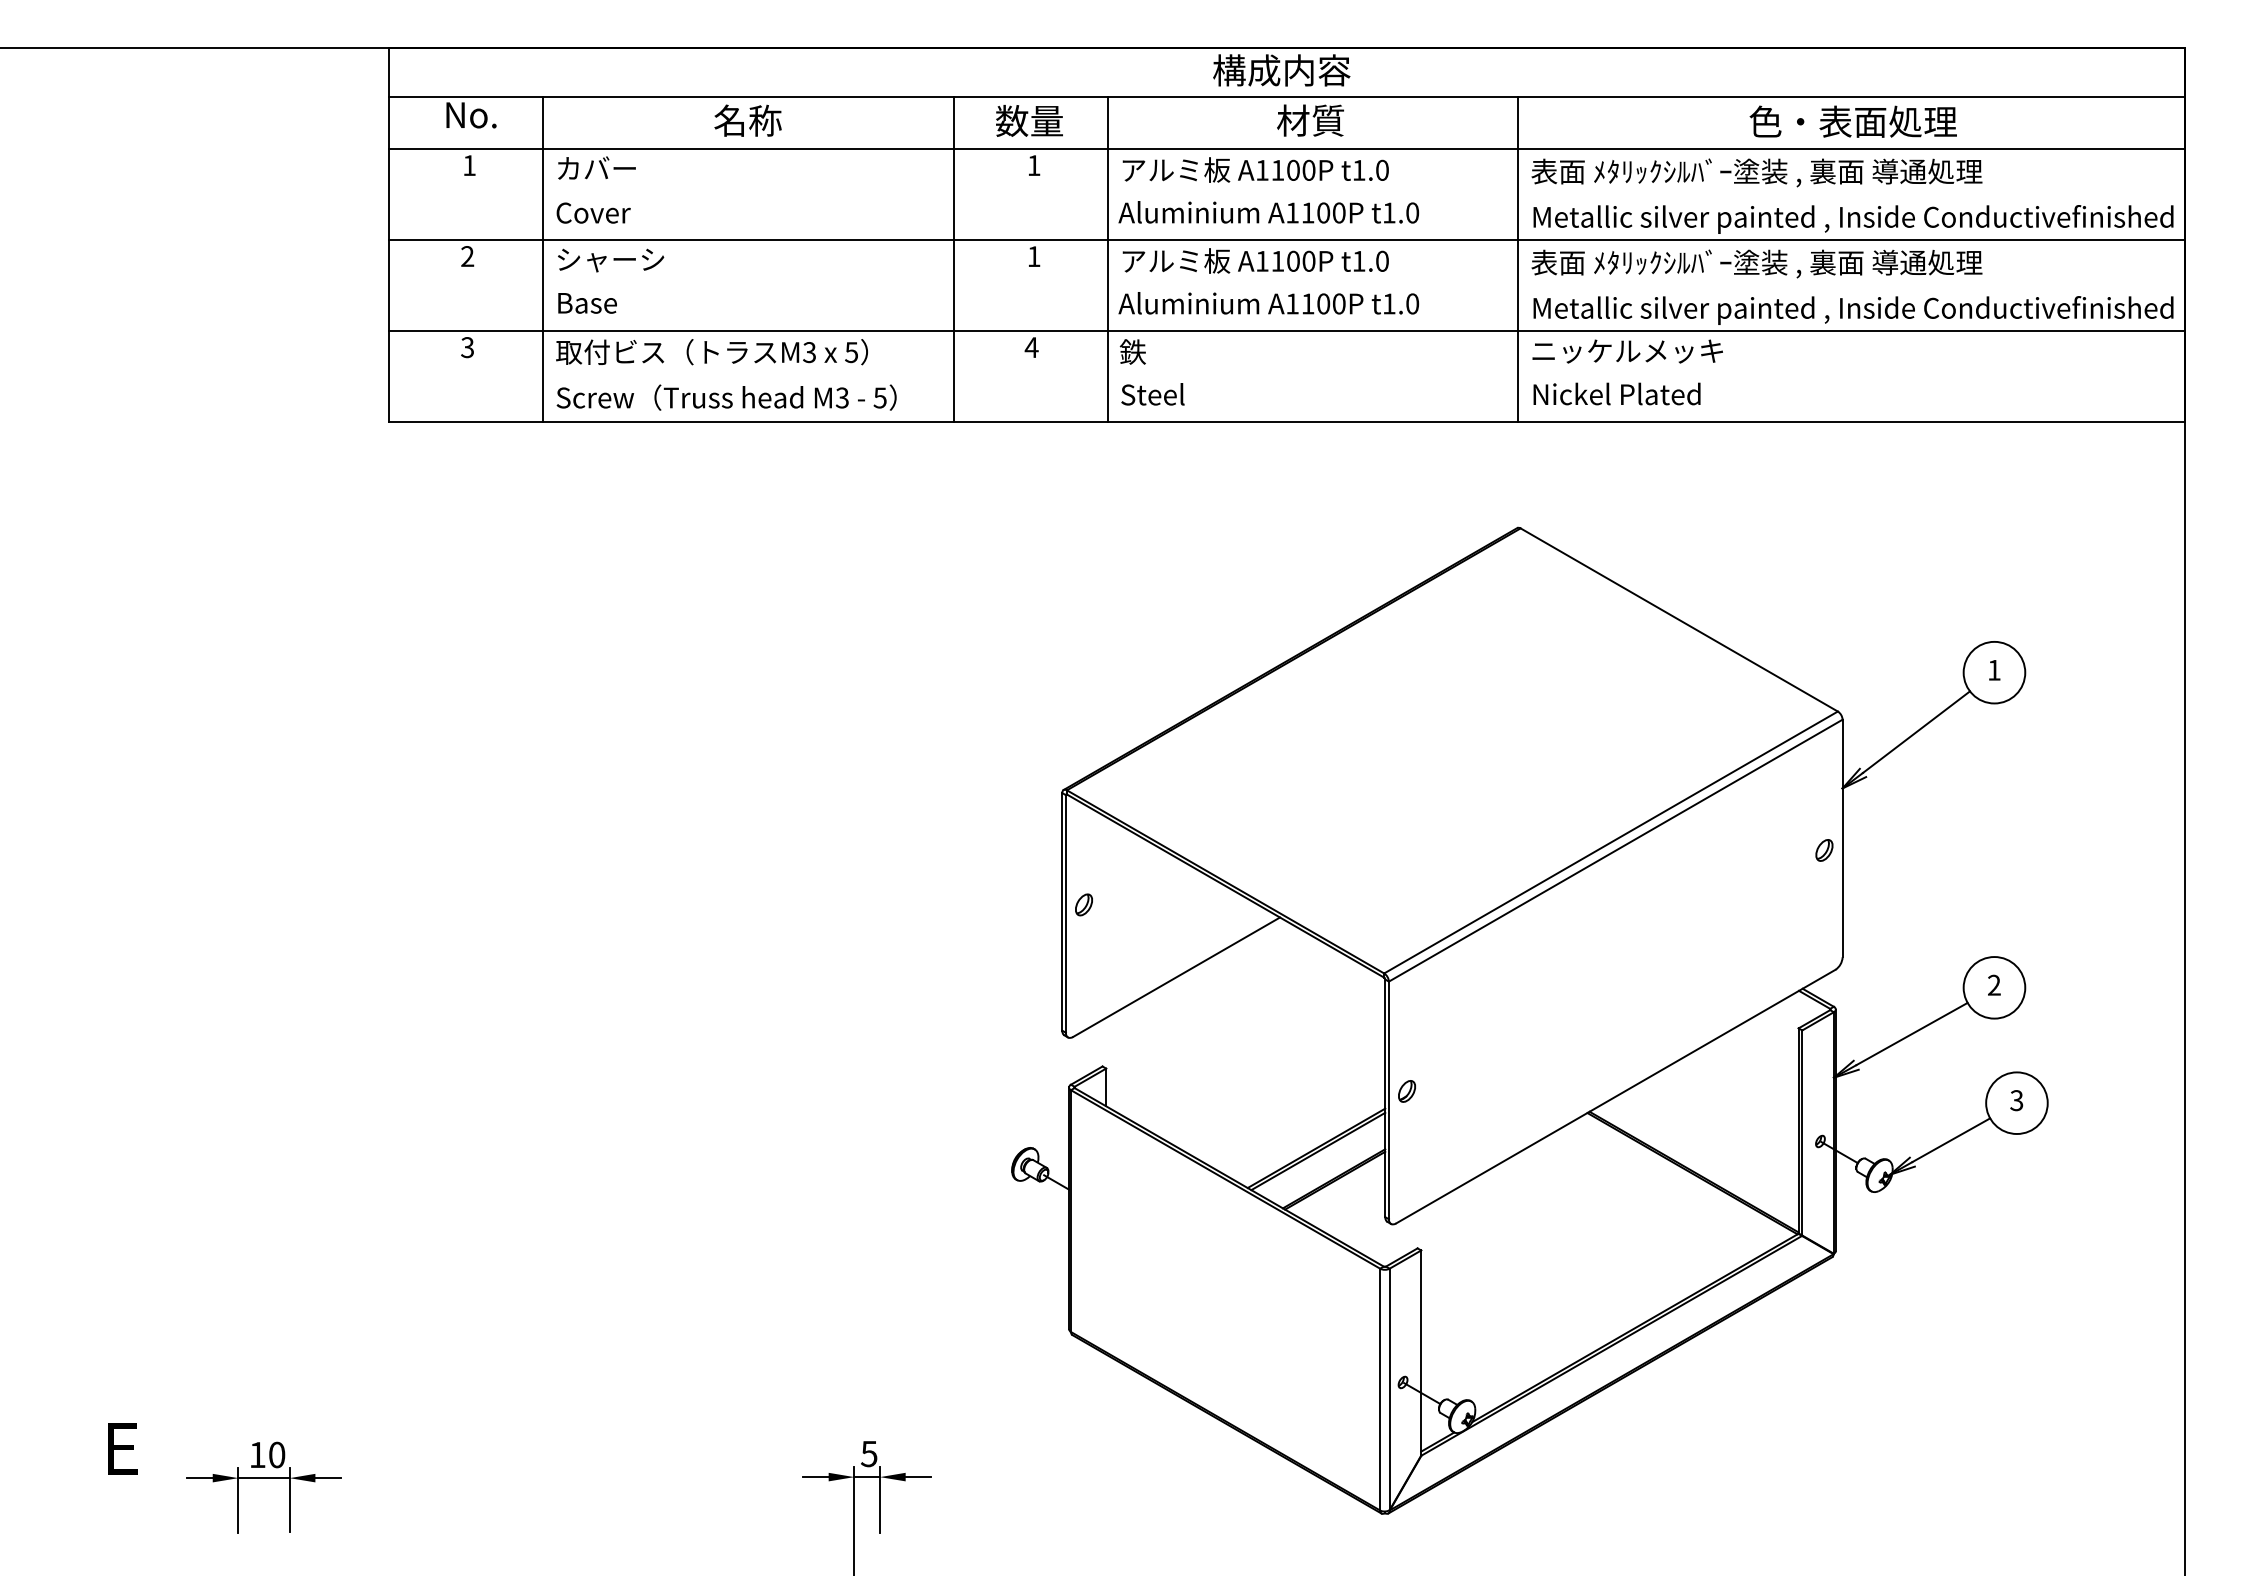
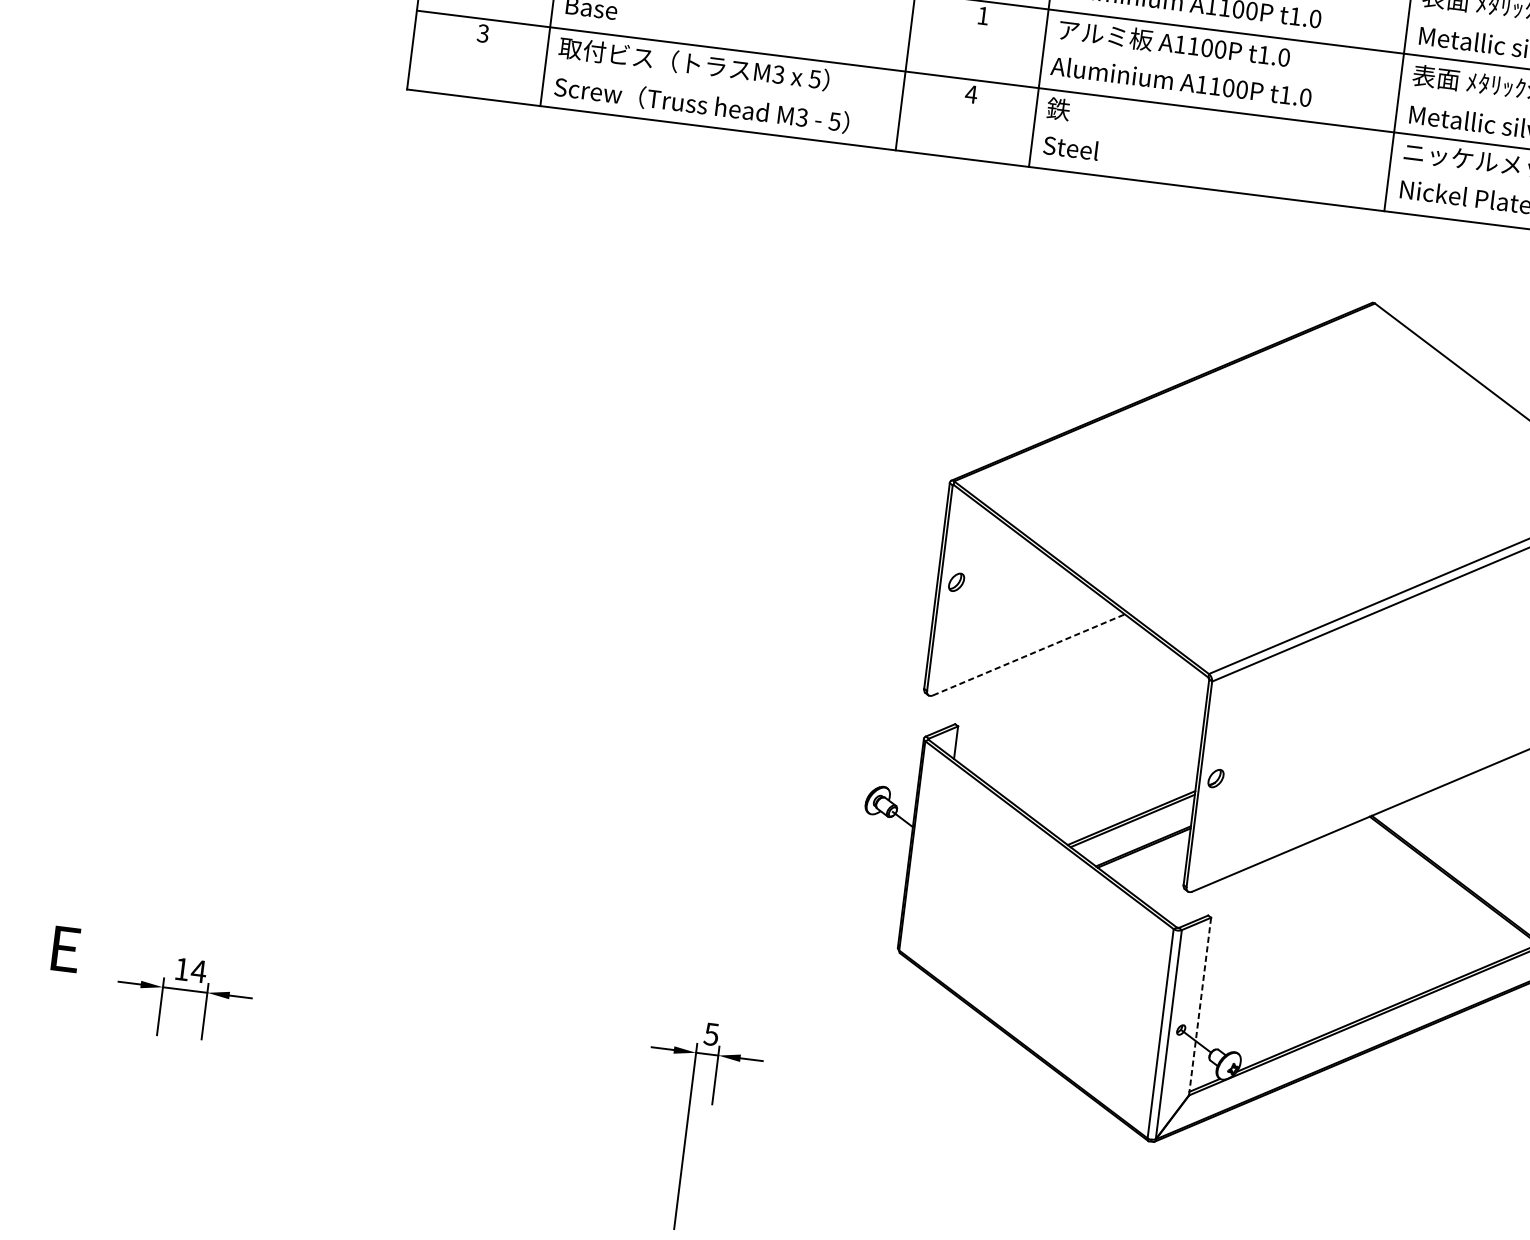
line: (1177, 976) -> (1029, 654), solid -> dashed
line: (1421, 1353) -> (1200, 1006), solid -> dashed
text: (276, 1454) -> (198, 970), 10 -> 14

